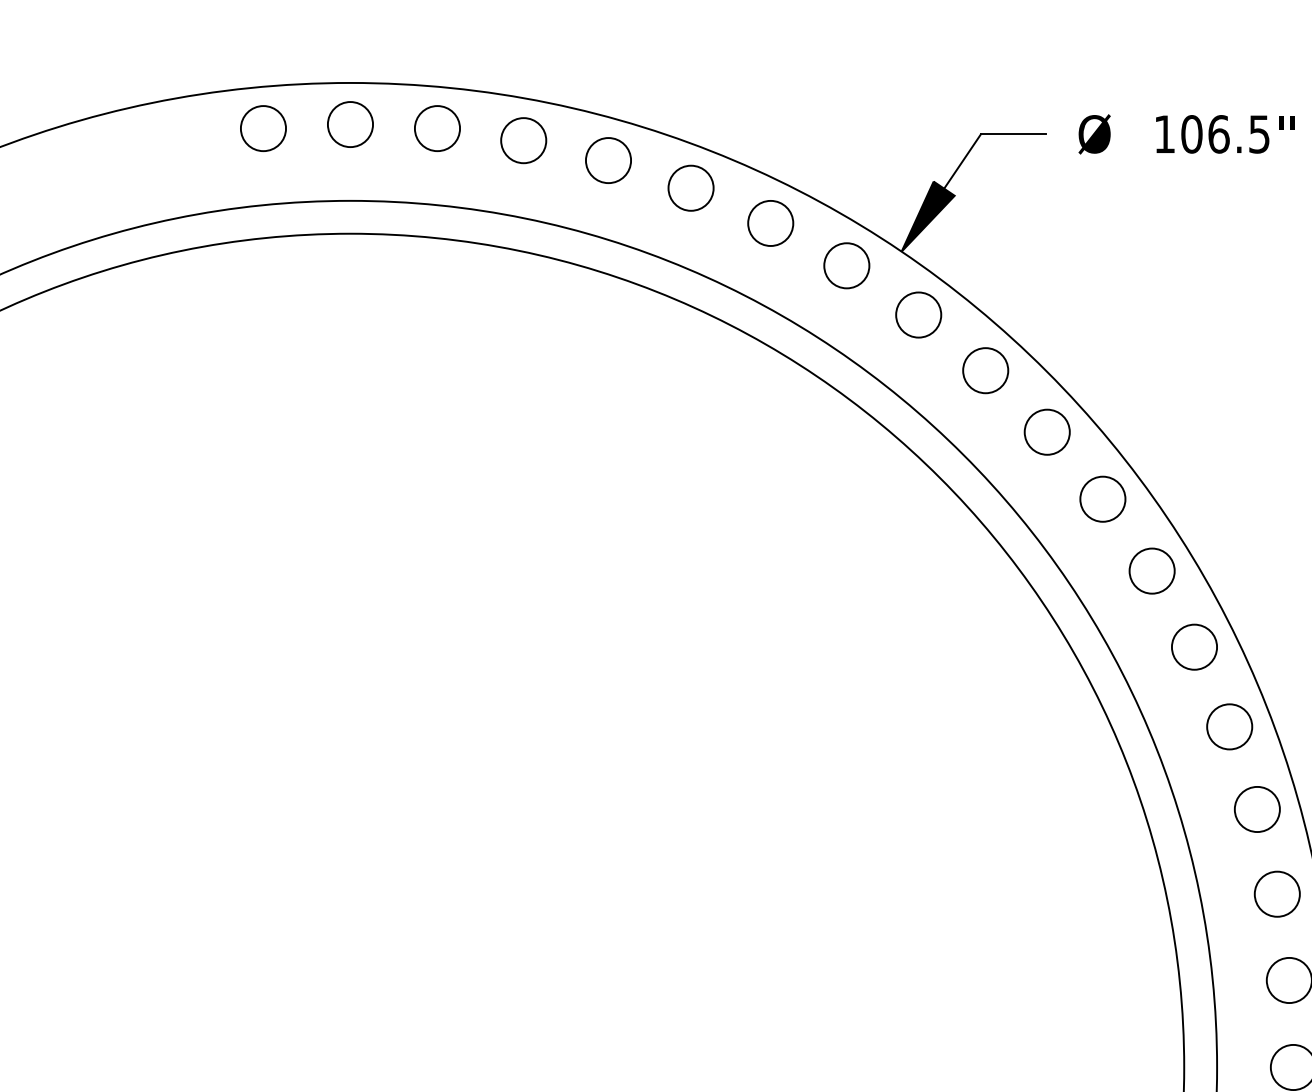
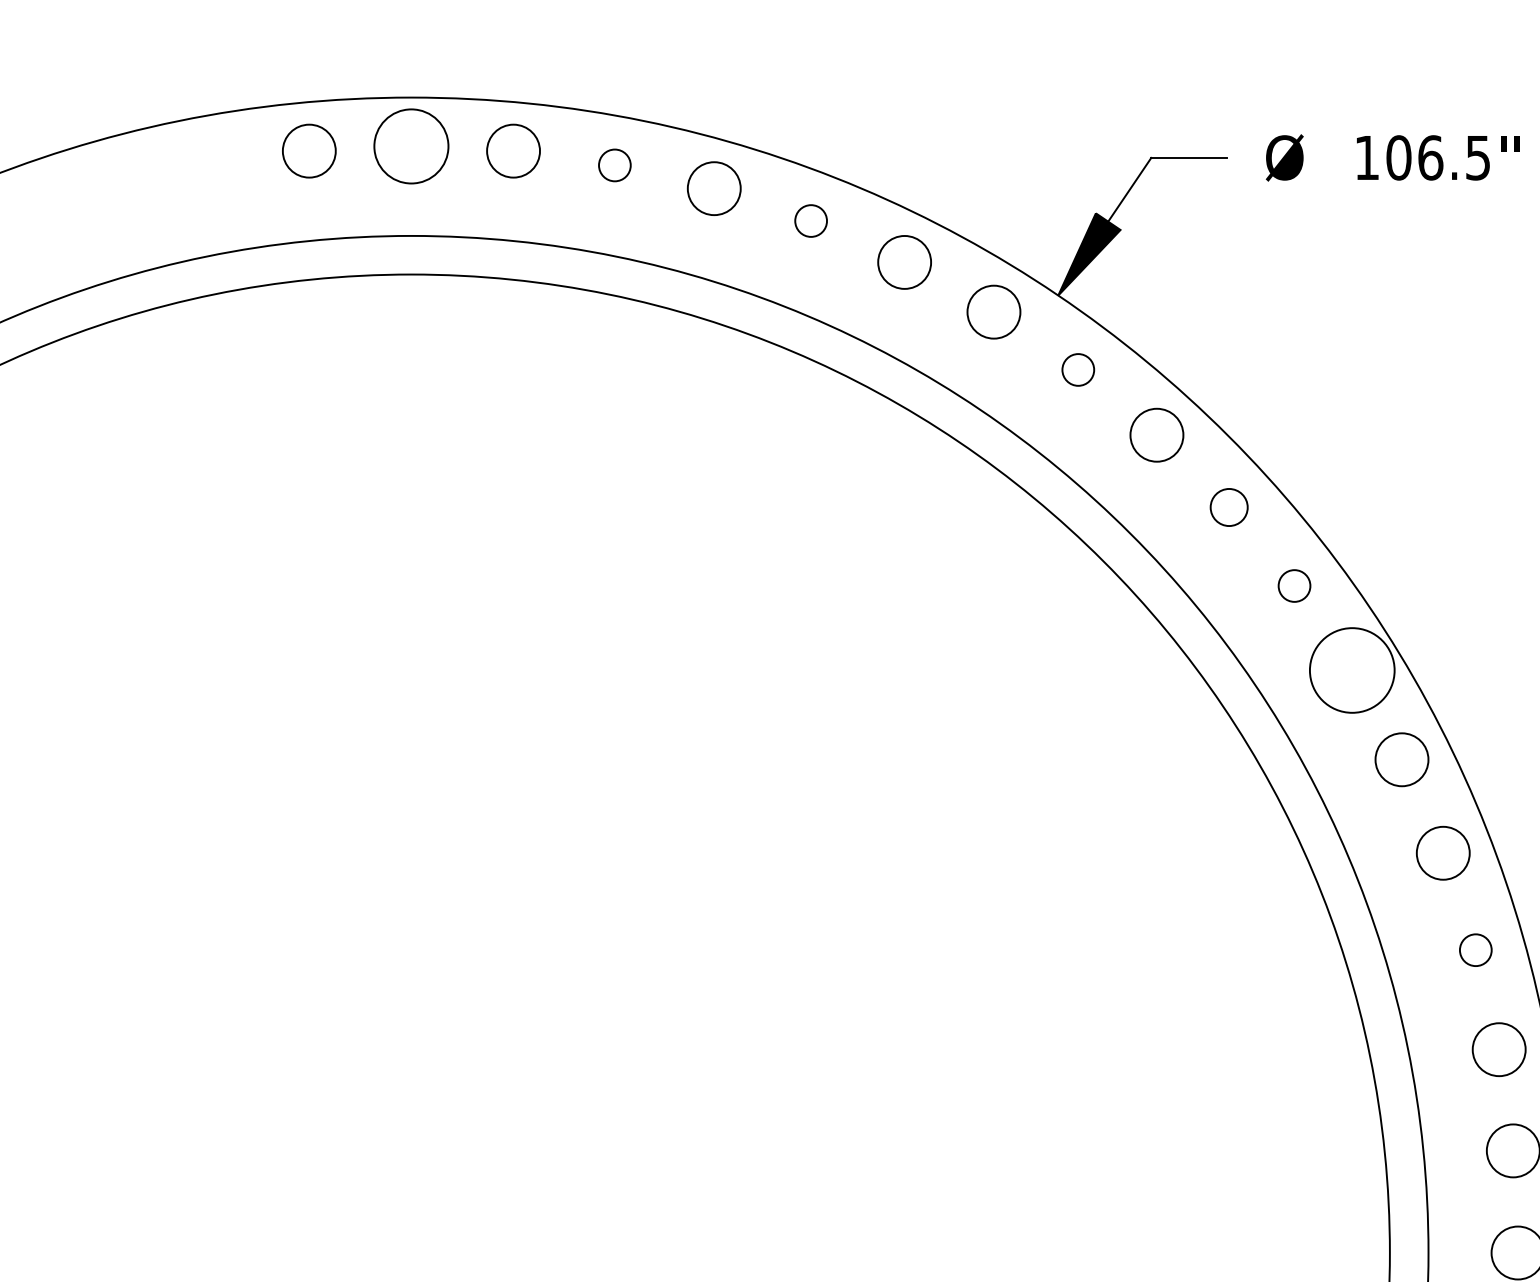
circle: (350, 124) -> (411, 146), size x1.4
circle: (523, 140) -> (614, 165), size x0.6
circle: (690, 187) -> (810, 220), size x0.6
circle: (918, 314) -> (1078, 369), size x0.6
circle: (1046, 431) -> (1228, 506), size x0.7
circle: (1102, 498) -> (1294, 585), size x0.6
circle: (1151, 570) -> (1351, 669), size x1.6
circle: (1257, 809) -> (1475, 950), size x0.6

